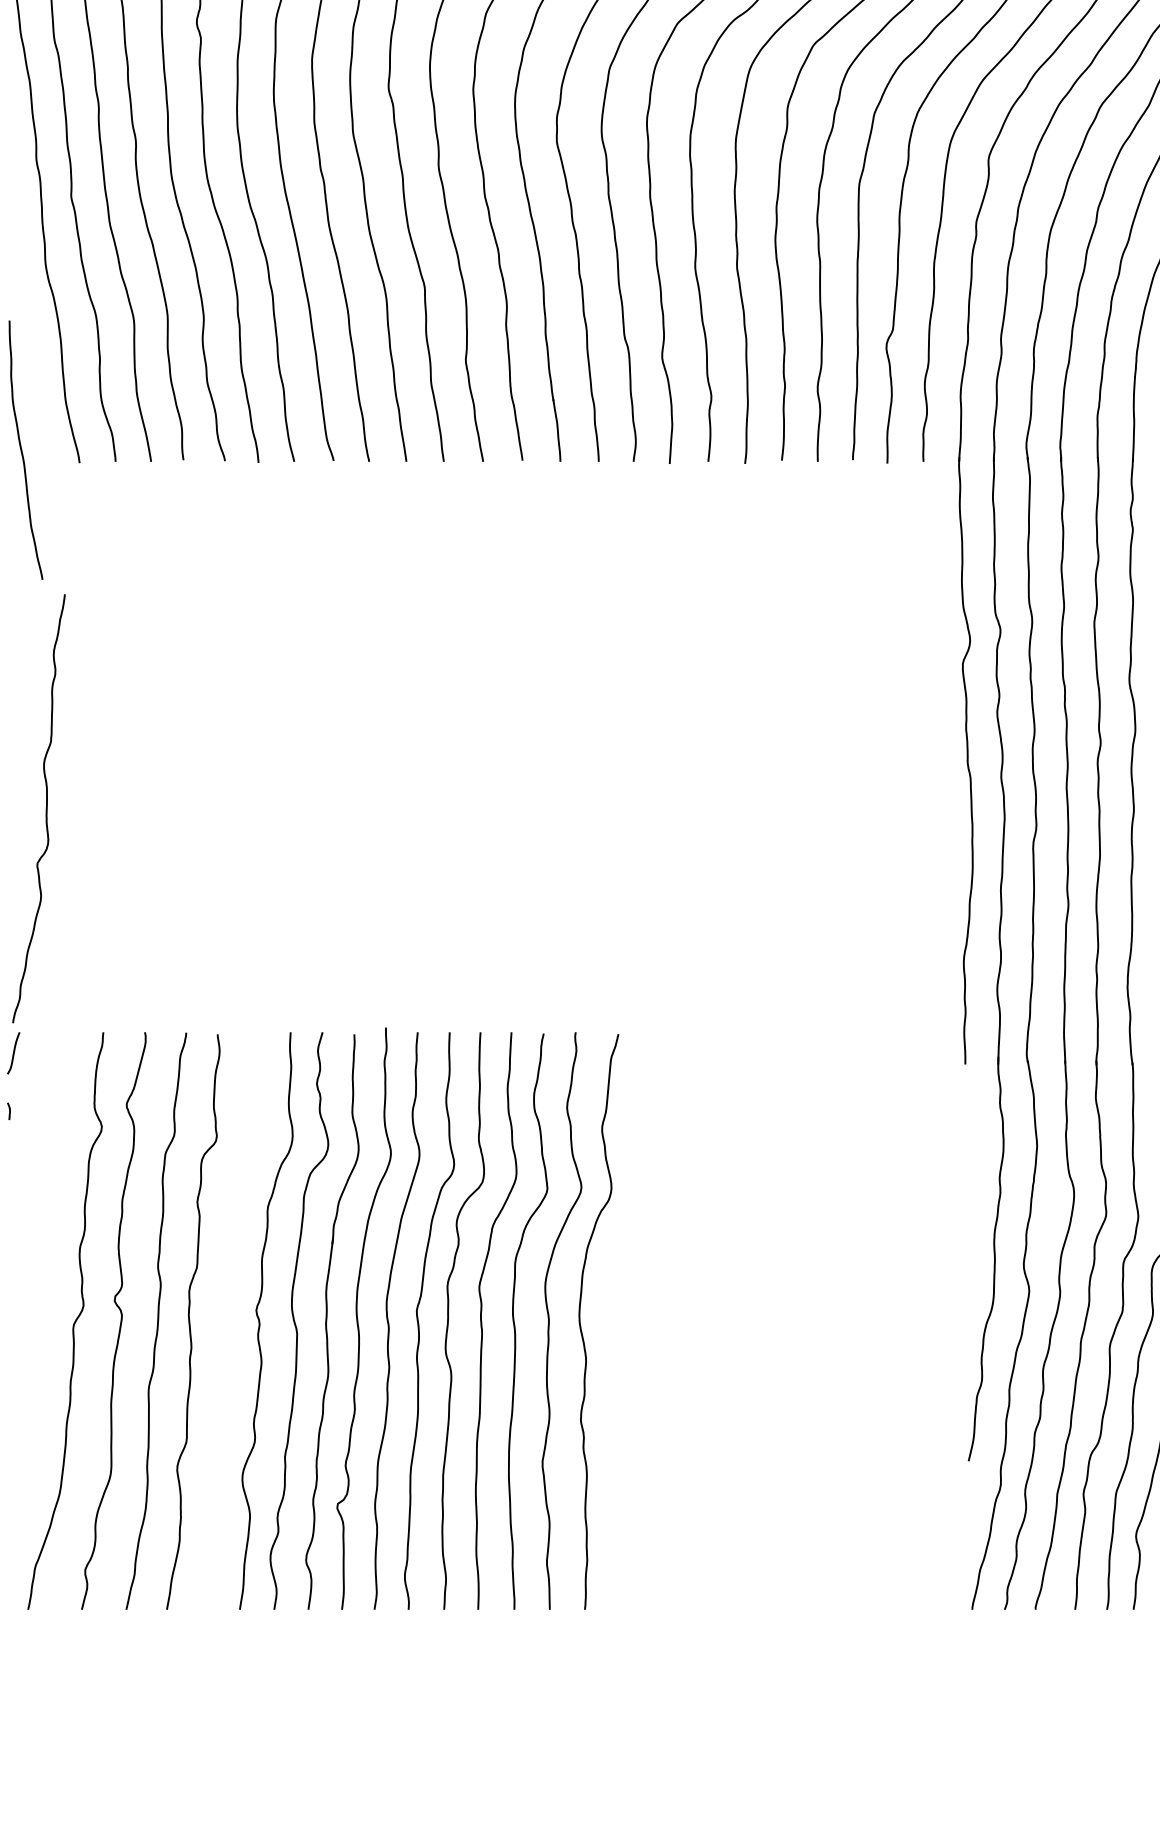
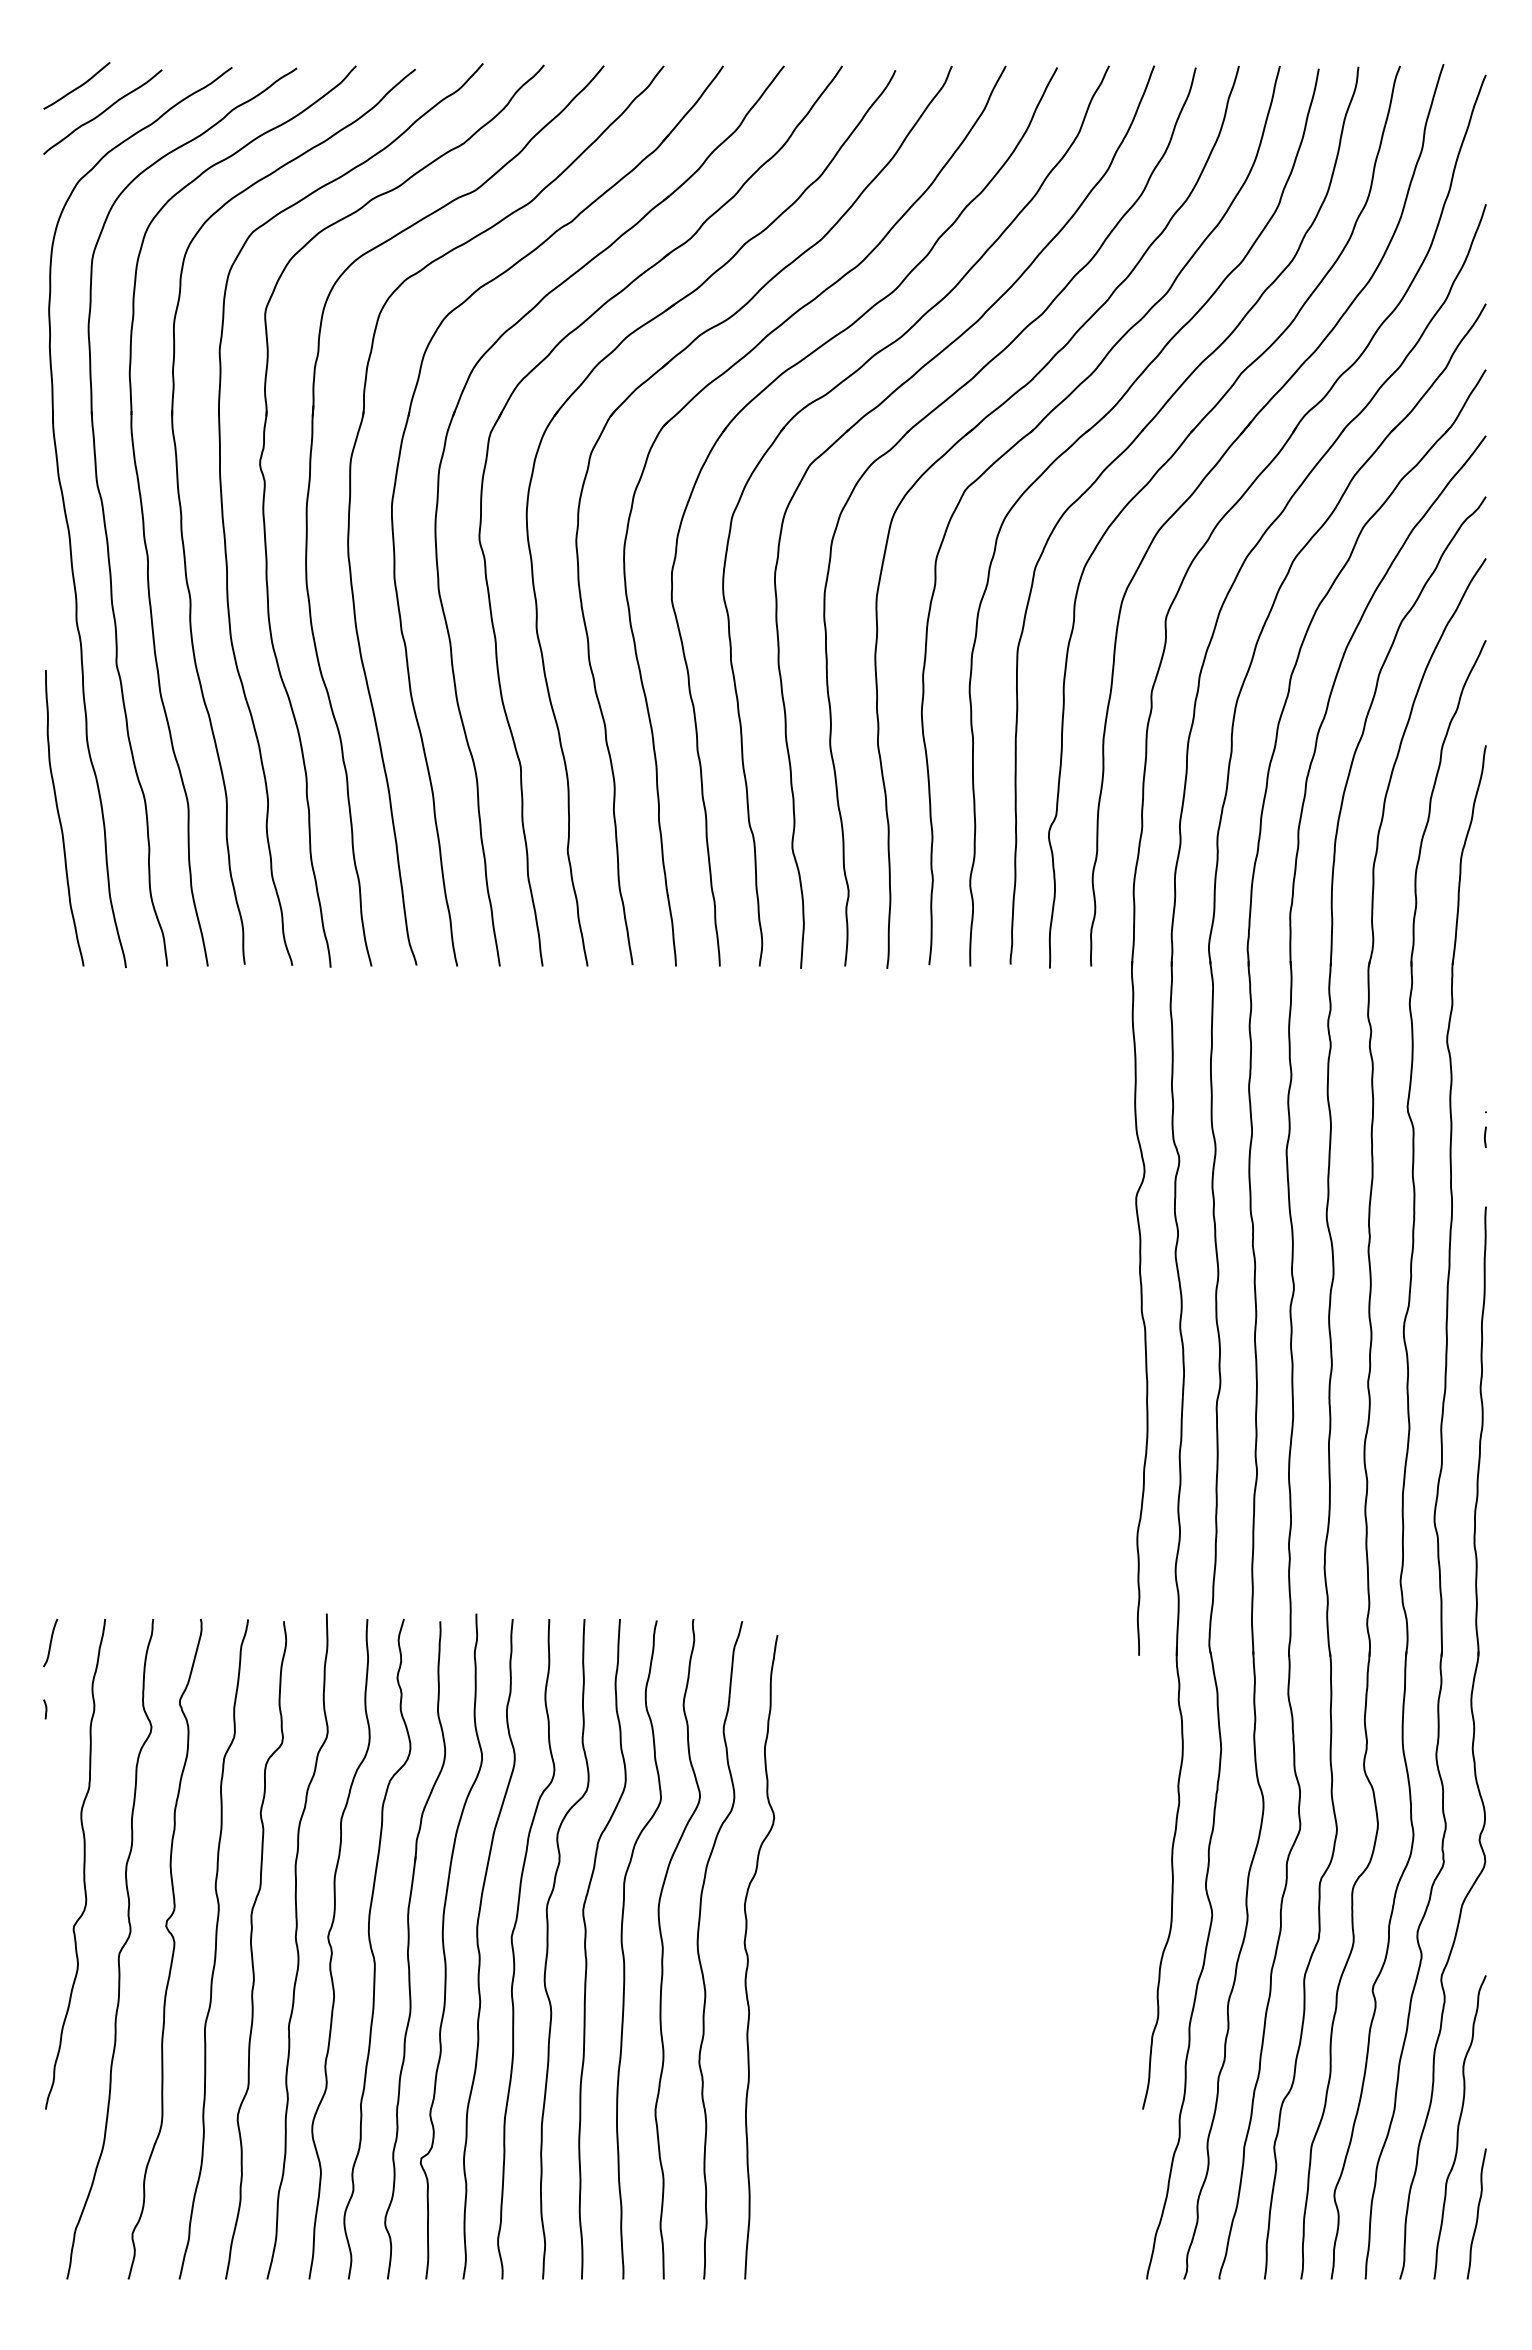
curve: (22, 450) -> (60, 818), moved
curve: (45, 808) -> (83, 1864), moved
curve: (229, 1318) -> (297, 1946), added
curve: (623, 1328) -> (748, 1957), added

